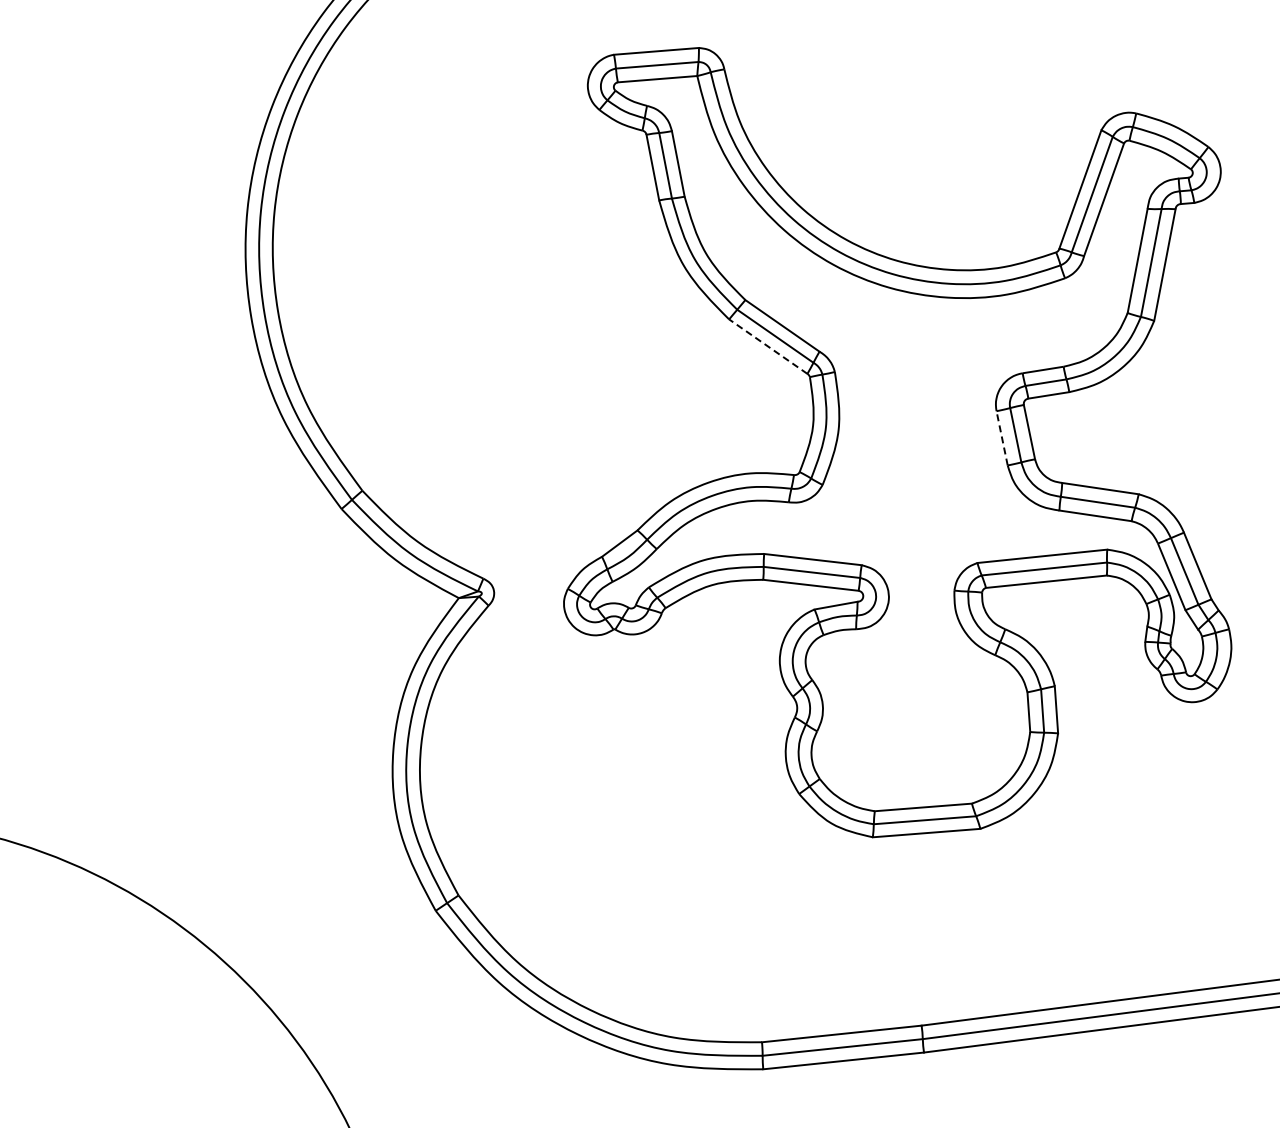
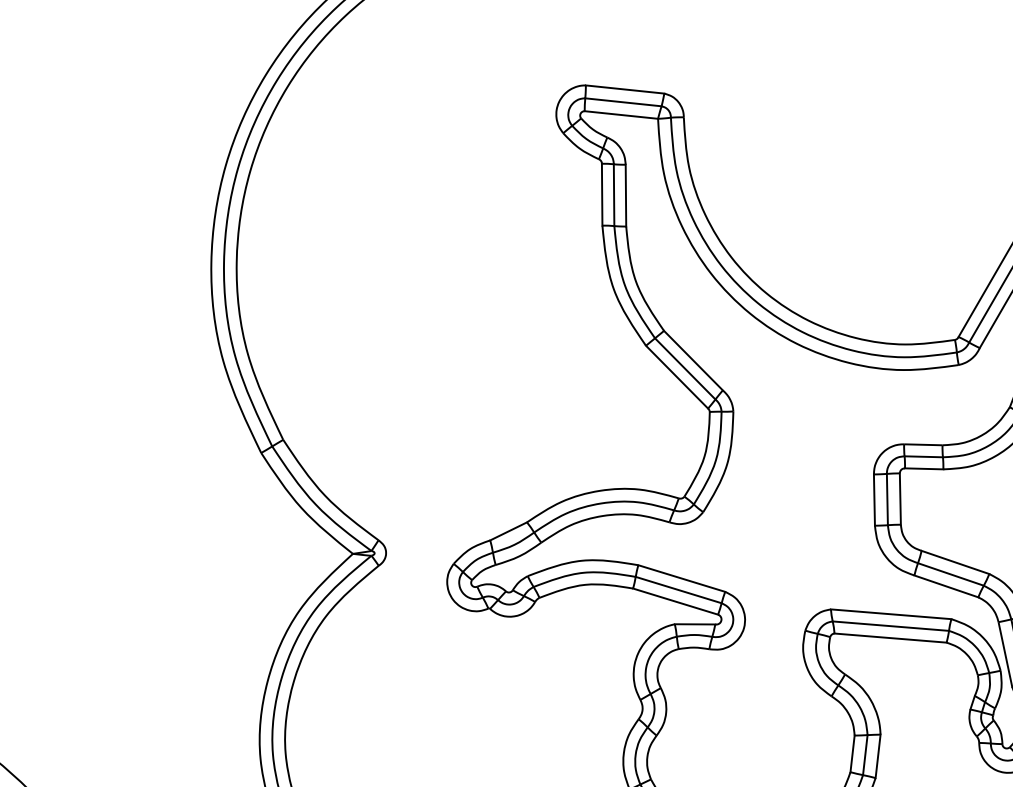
line: (768, 346) -> (677, 377), dashed -> solid
line: (1002, 438) -> (874, 500), dashed -> solid

